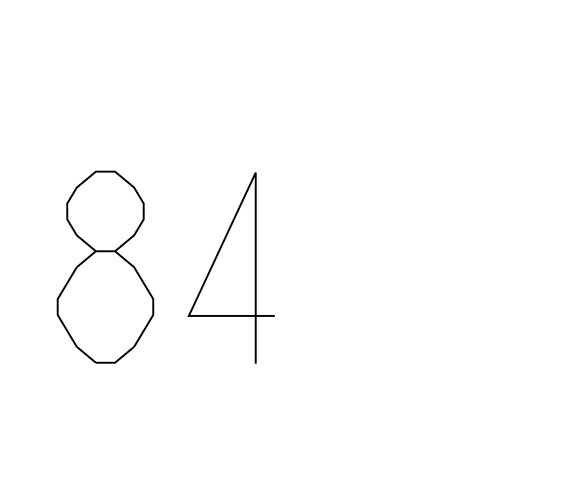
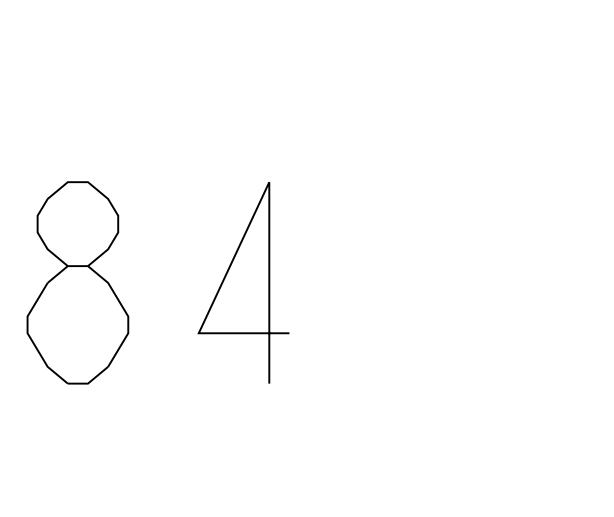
part: (105, 266) -> (77, 282), moved

